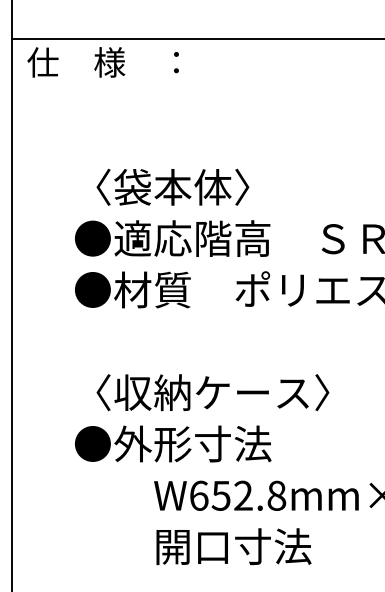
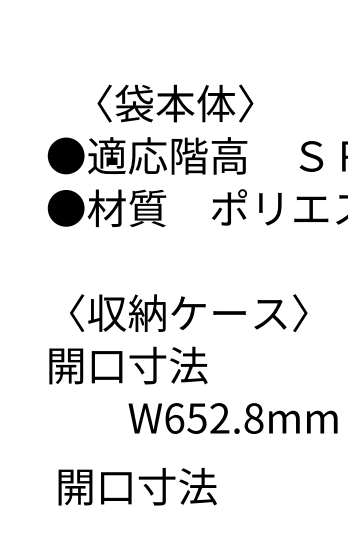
text: (172, 186) -> (174, 102), moved
text: (173, 443) -> (148, 365), ●外形寸法 -> 開口寸法
text: (233, 546) -> (137, 486), moved

